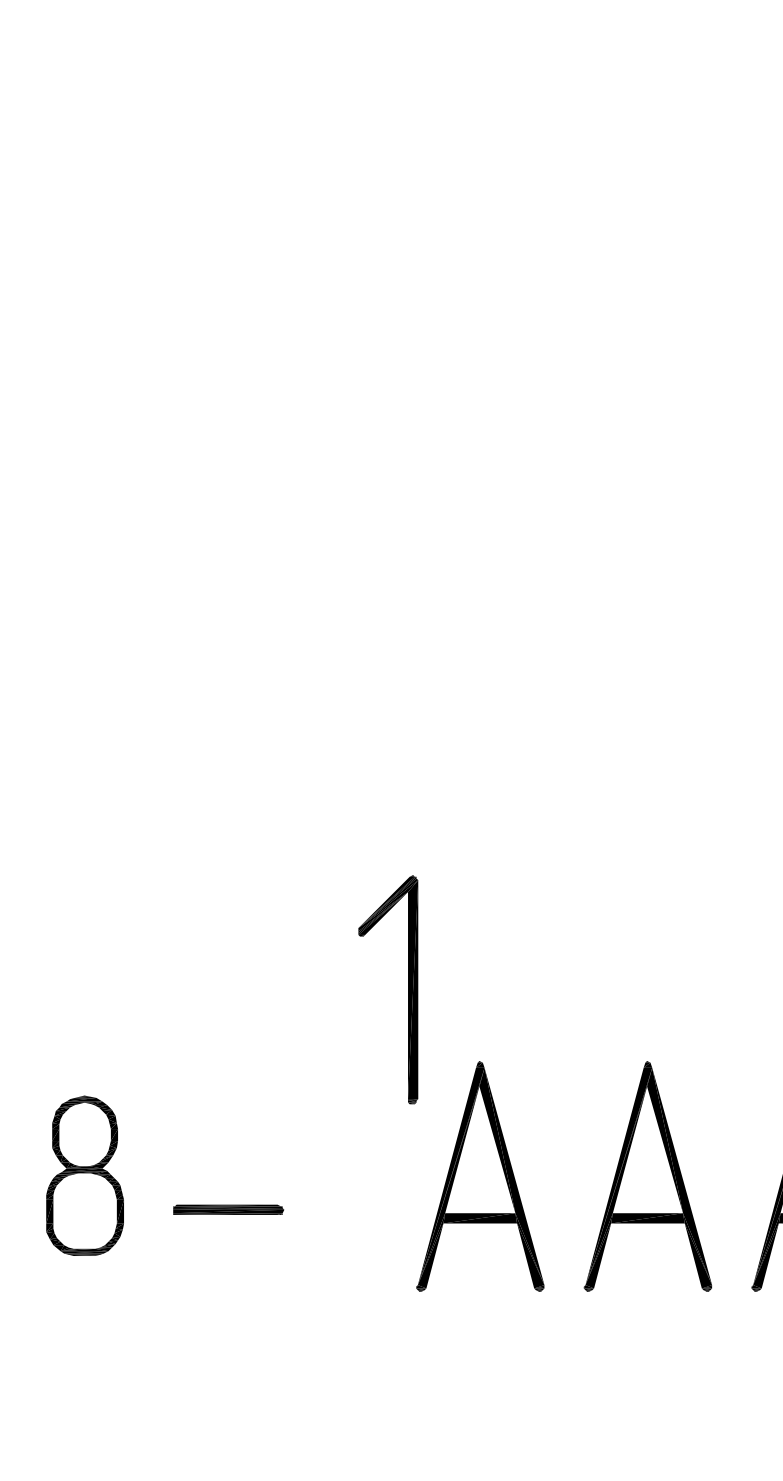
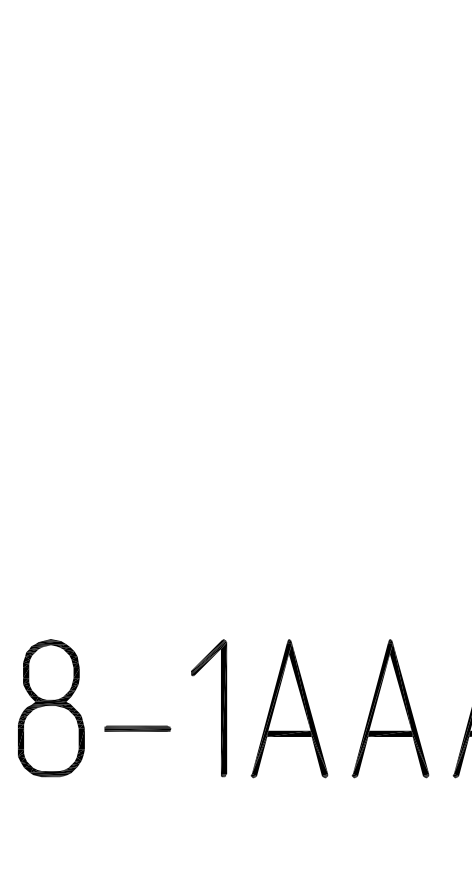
part: (408, 990) -> (221, 708), moved
part: (85, 1176) -> (51, 708), size x1.43

